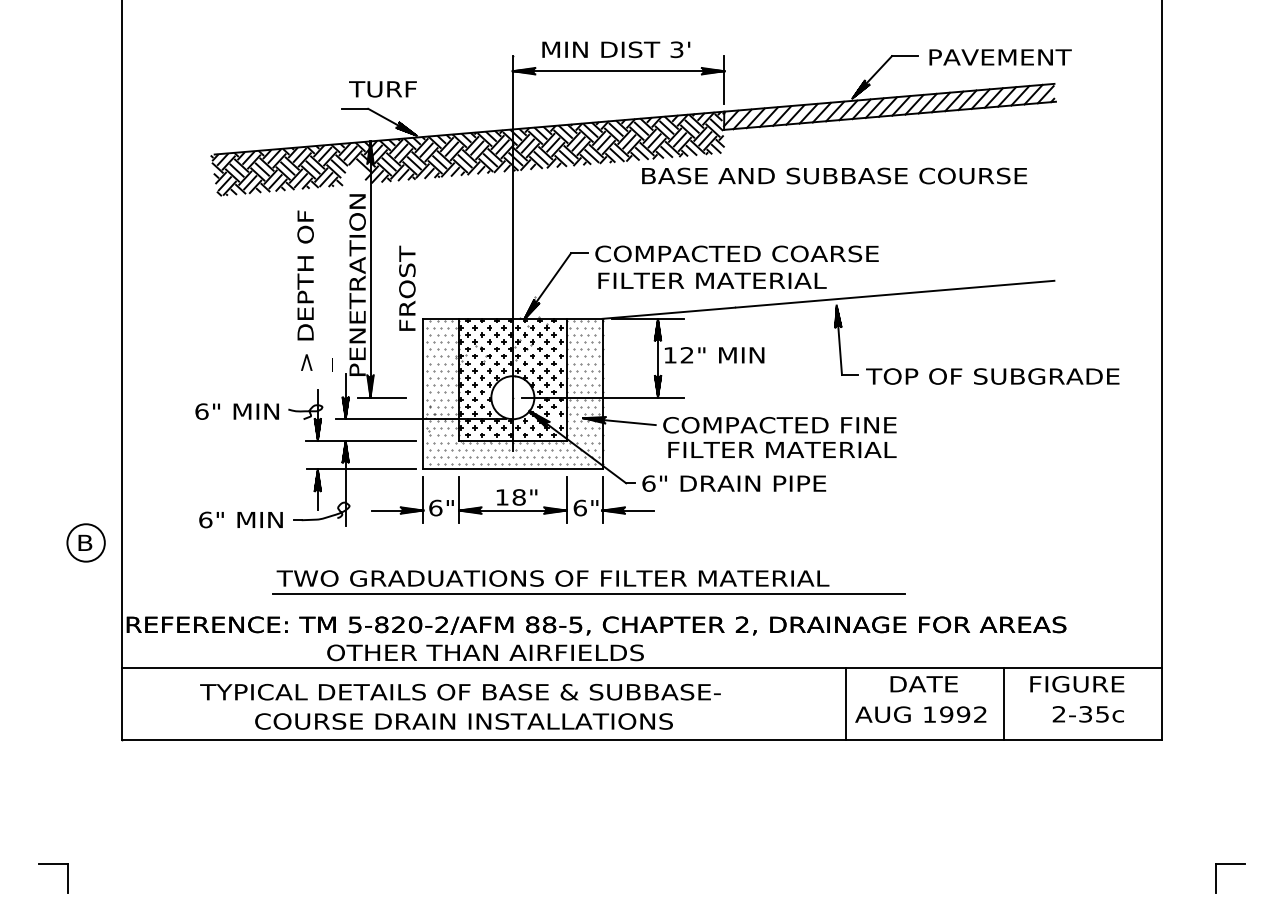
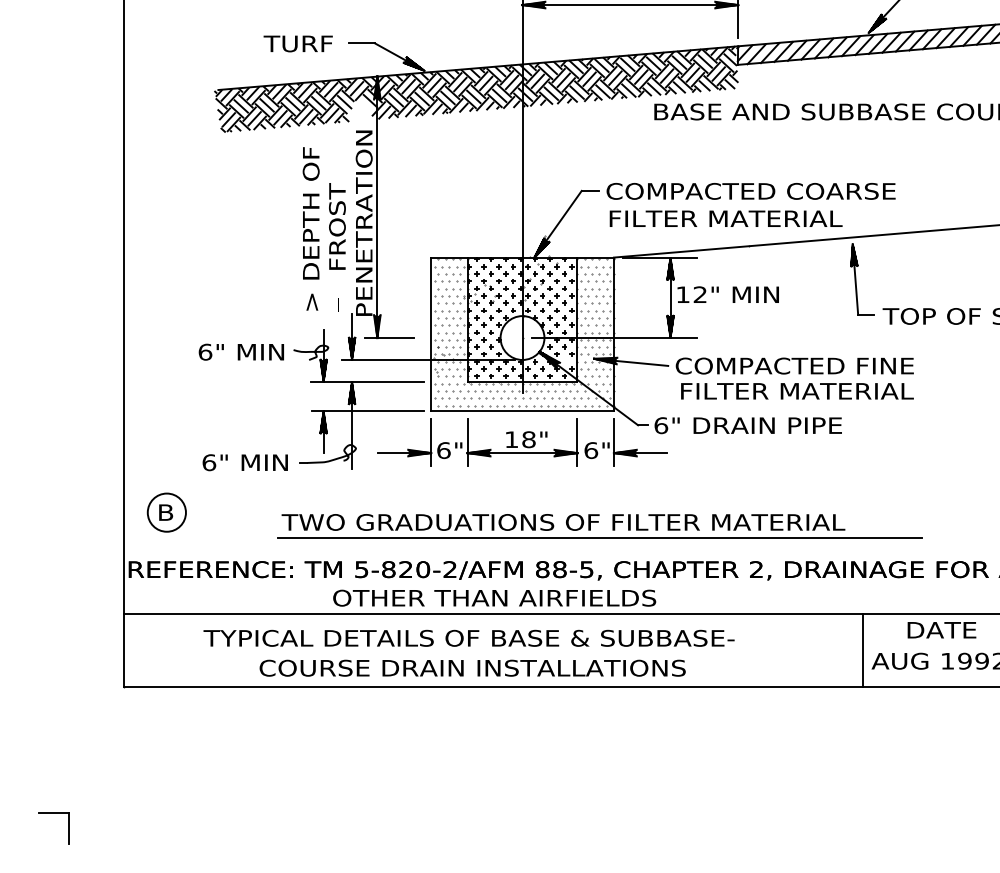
text: (382, 89) -> (297, 44), moved
text: (407, 287) -> (337, 225), moved
part: (85, 542) -> (166, 512), moved

